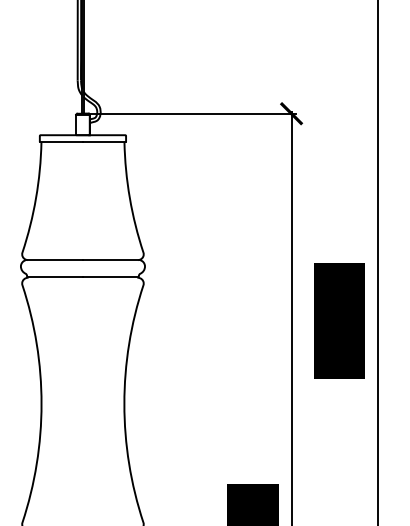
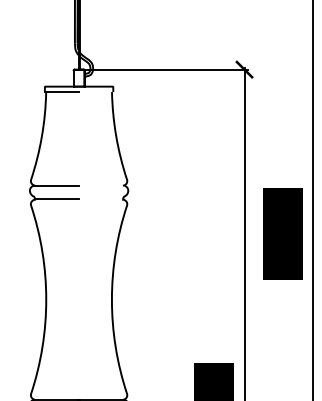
line: (104, 142) -> (96, 92), removed
line: (111, 260) -> (101, 185), removed
line: (109, 277) -> (100, 199), removed

